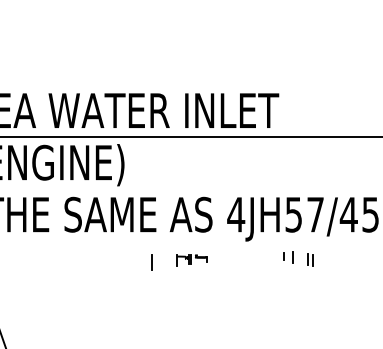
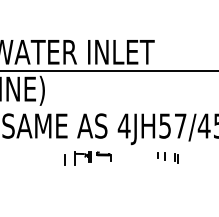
part: (191, 260) -> (92, 158), size x1.67

